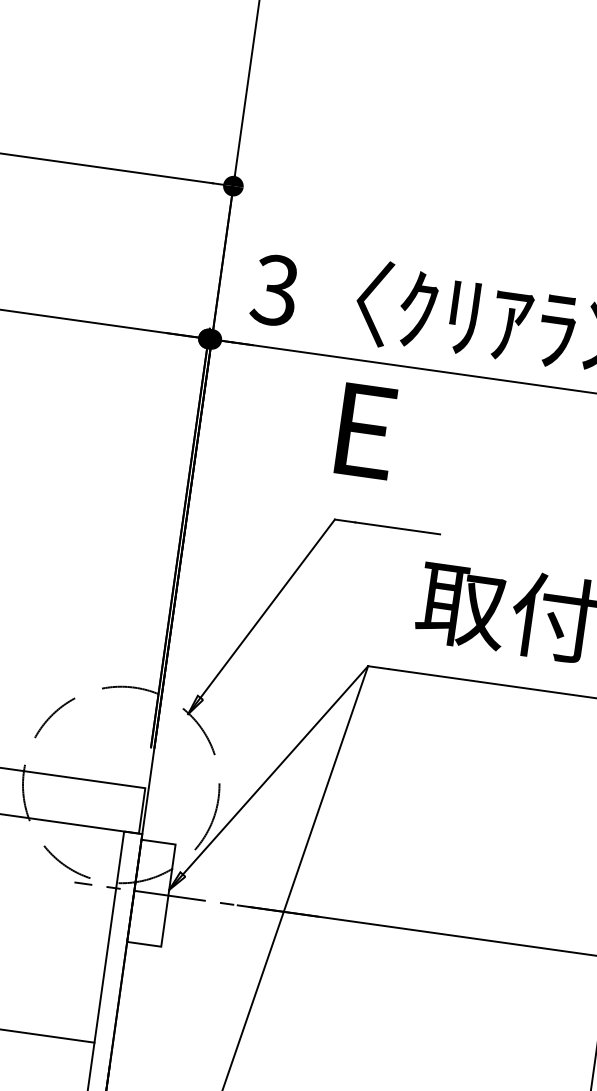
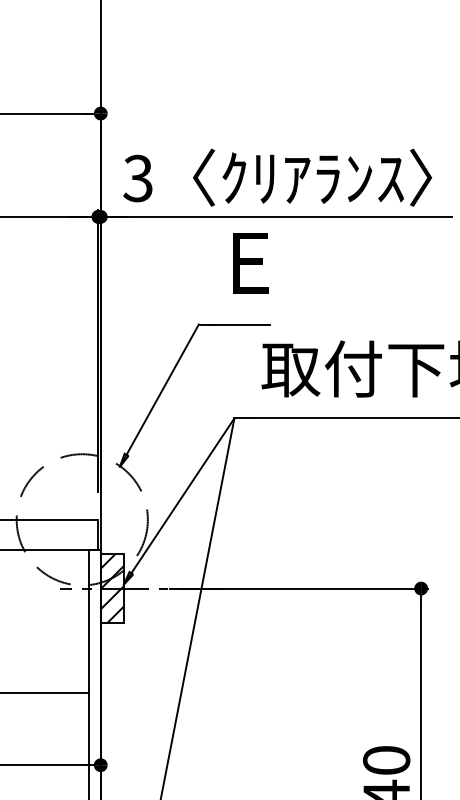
text: (366, 431) -> (250, 263), moved
hatch: (150, 892) -> (111, 588), added

